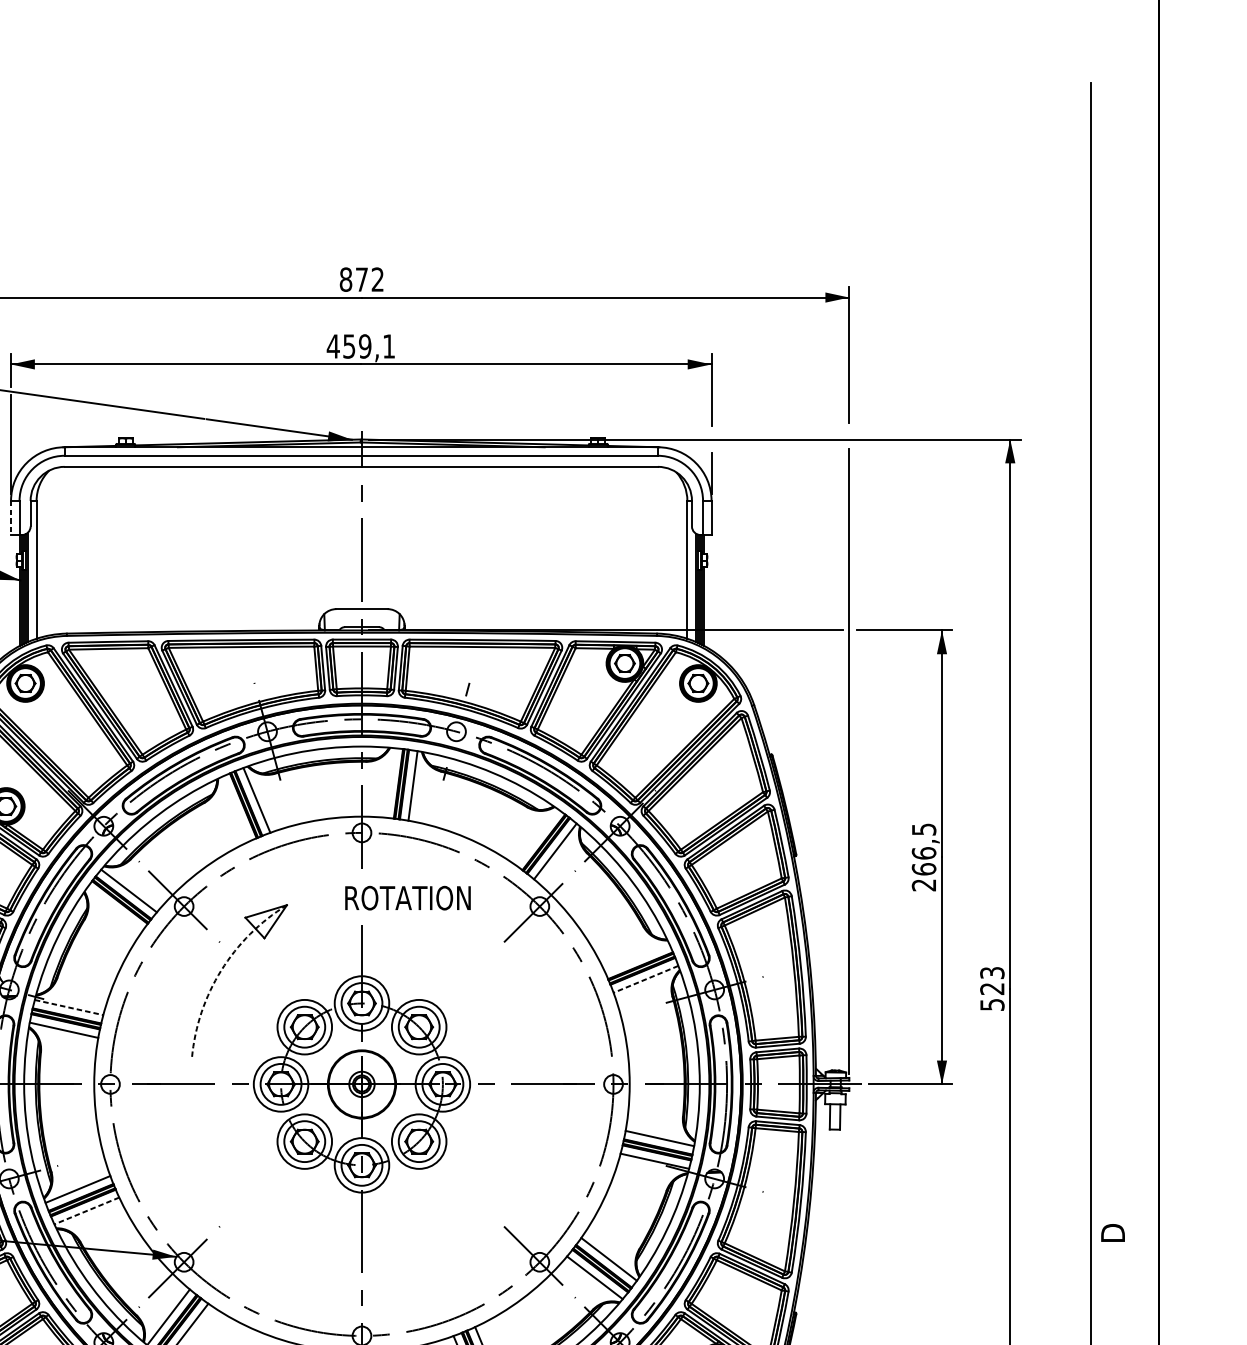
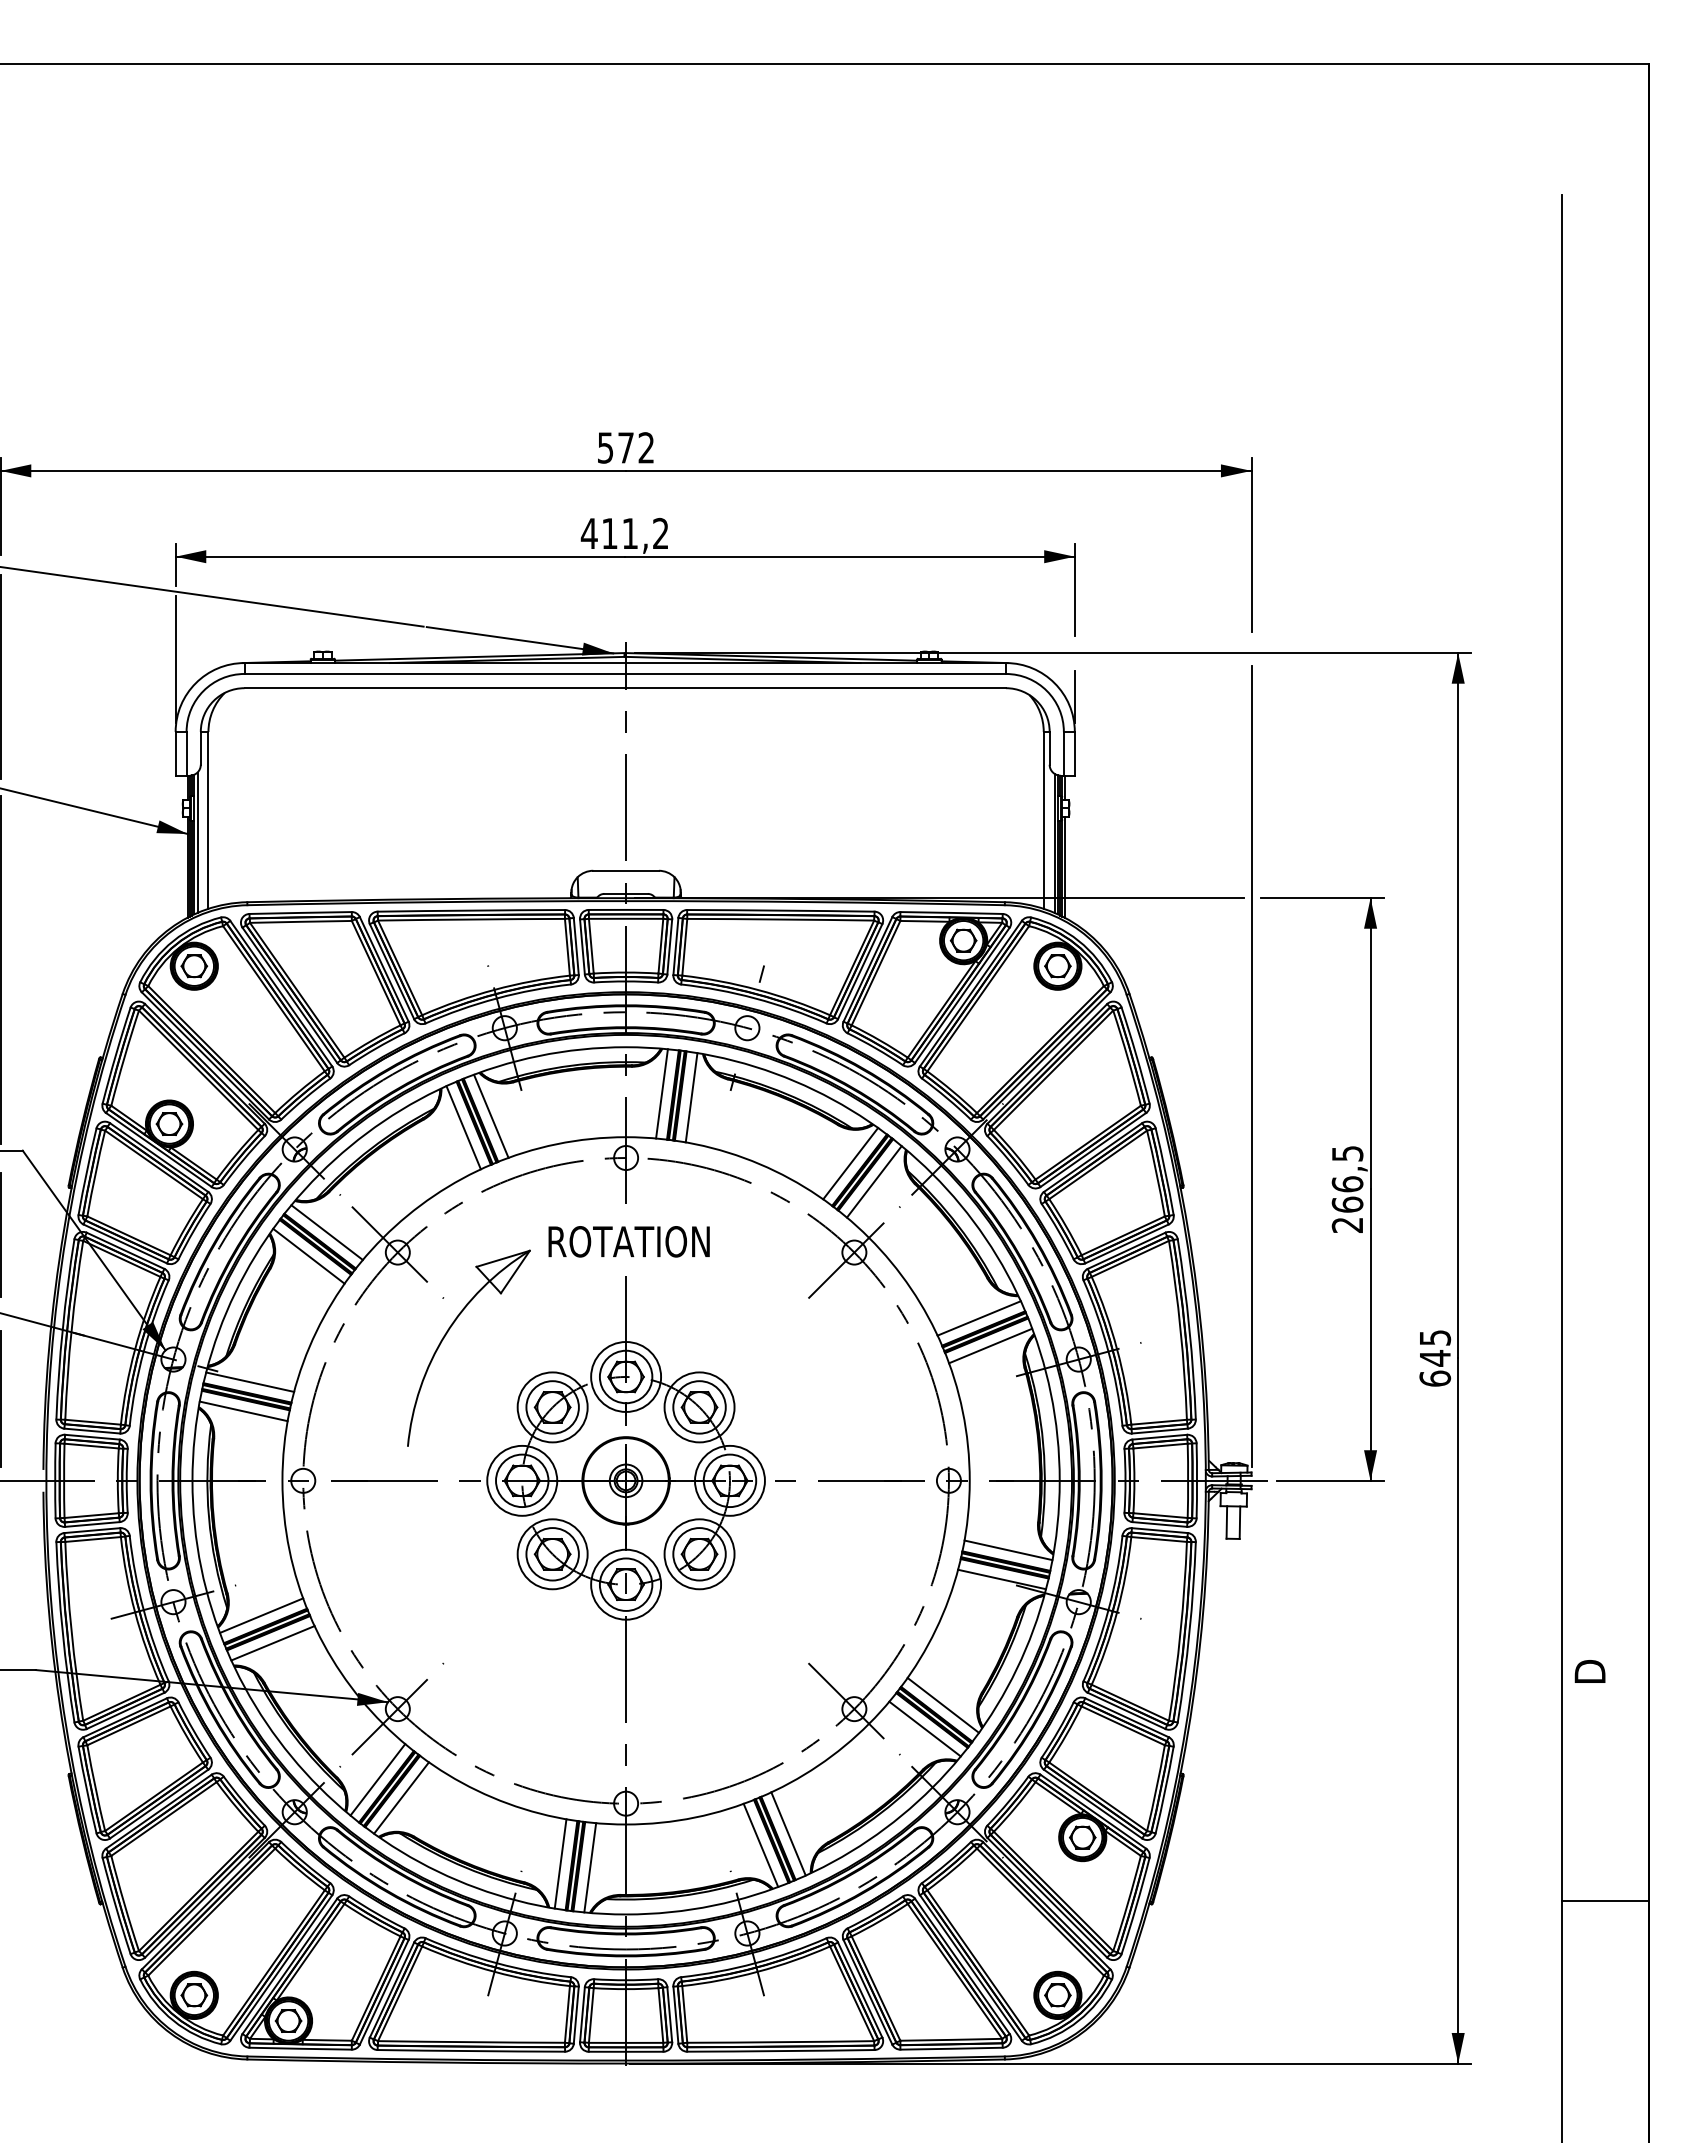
text: (345, 279) -> (605, 447), 872 -> 572
text: (369, 346) -> (635, 533), 459,1 -> 411,2
line: (10, 517) -> (175, 753), dashed -> solid
line: (389, 782) -> (661, 1093), added
line: (235, 809) -> (463, 1127), added
line: (536, 837) -> (850, 1163), added
text: (407, 897) -> (628, 1241), moved
line: (114, 908) -> (308, 1255), added
line: (636, 957) -> (978, 1318), added
arc: (221, 970) -> (445, 1334), dashed -> solid
line: (645, 979) -> (990, 1346), dashed -> solid
text: (992, 989) -> (1435, 1358), 523 -> 645
line: (69, 1007) -> (250, 1382), dashed -> solid
line: (86, 1211) -> (272, 1643), dashed -> solid

